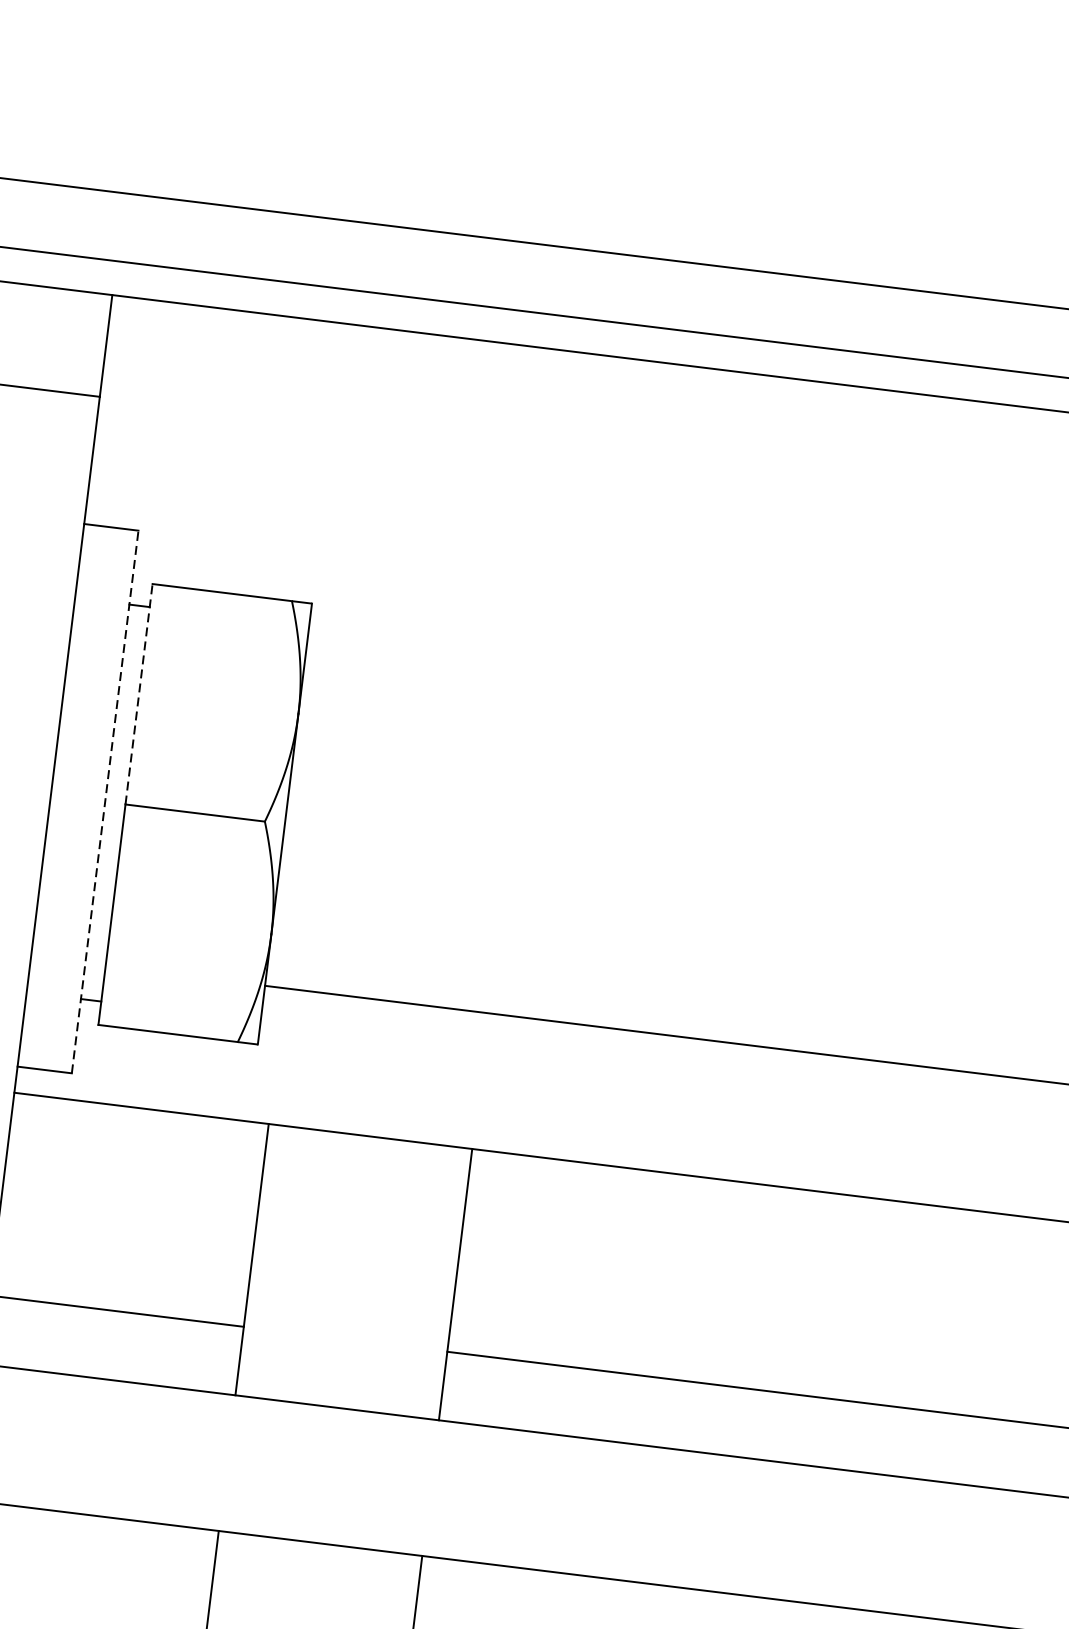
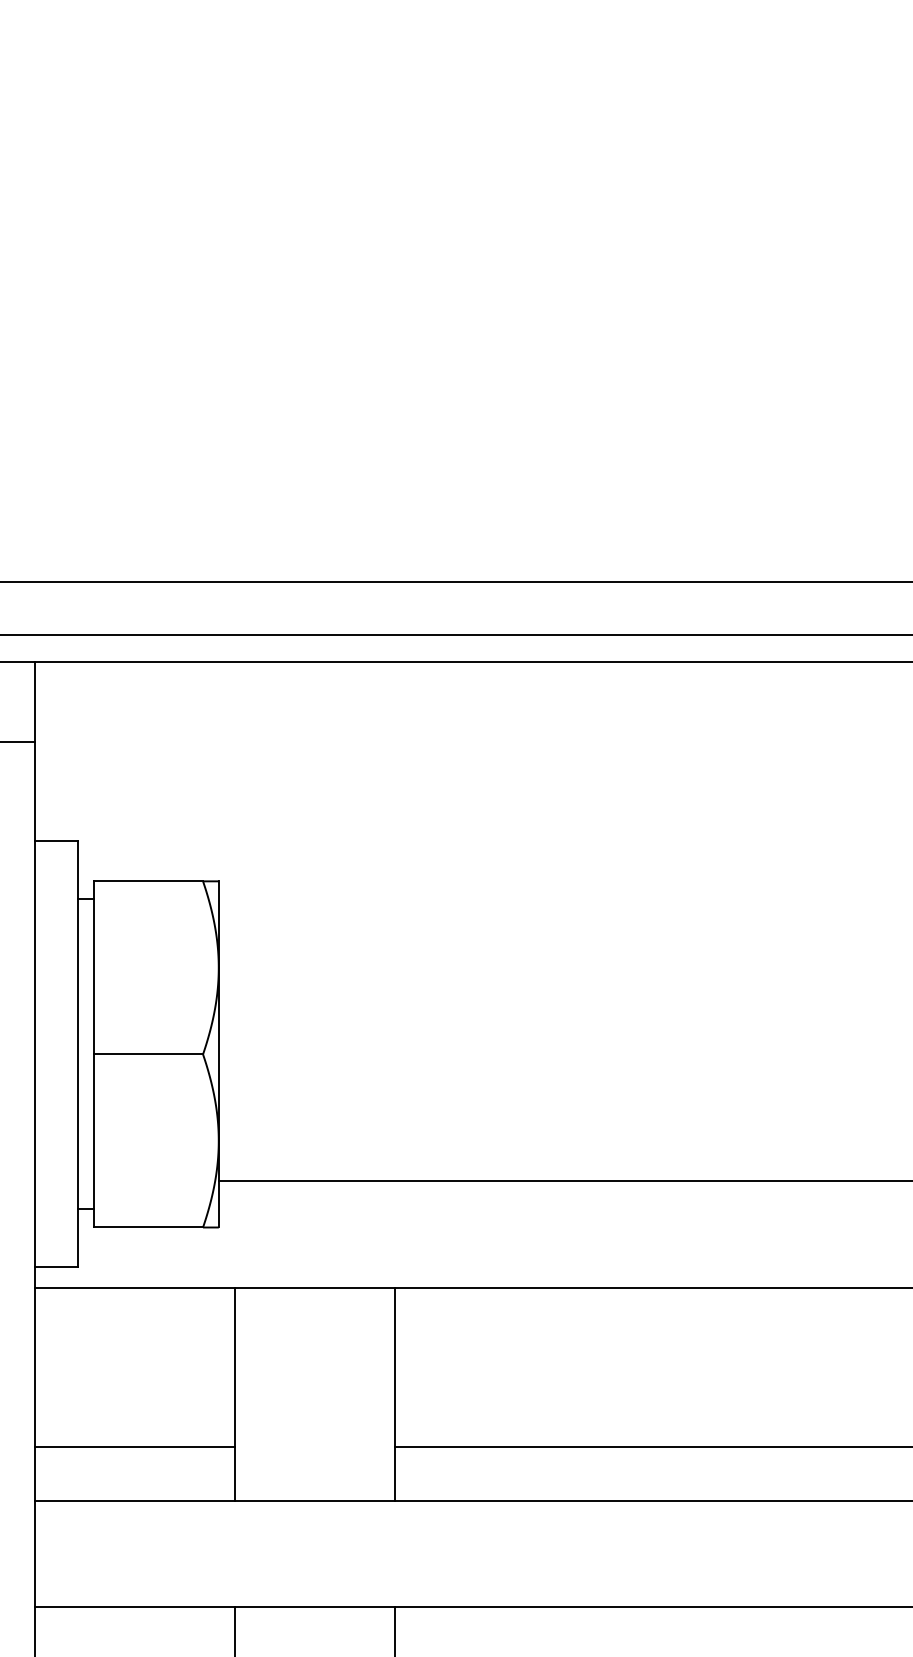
line: (138, 693) -> (93, 967), dashed -> solid
line: (105, 800) -> (77, 1053), dashed -> solid

